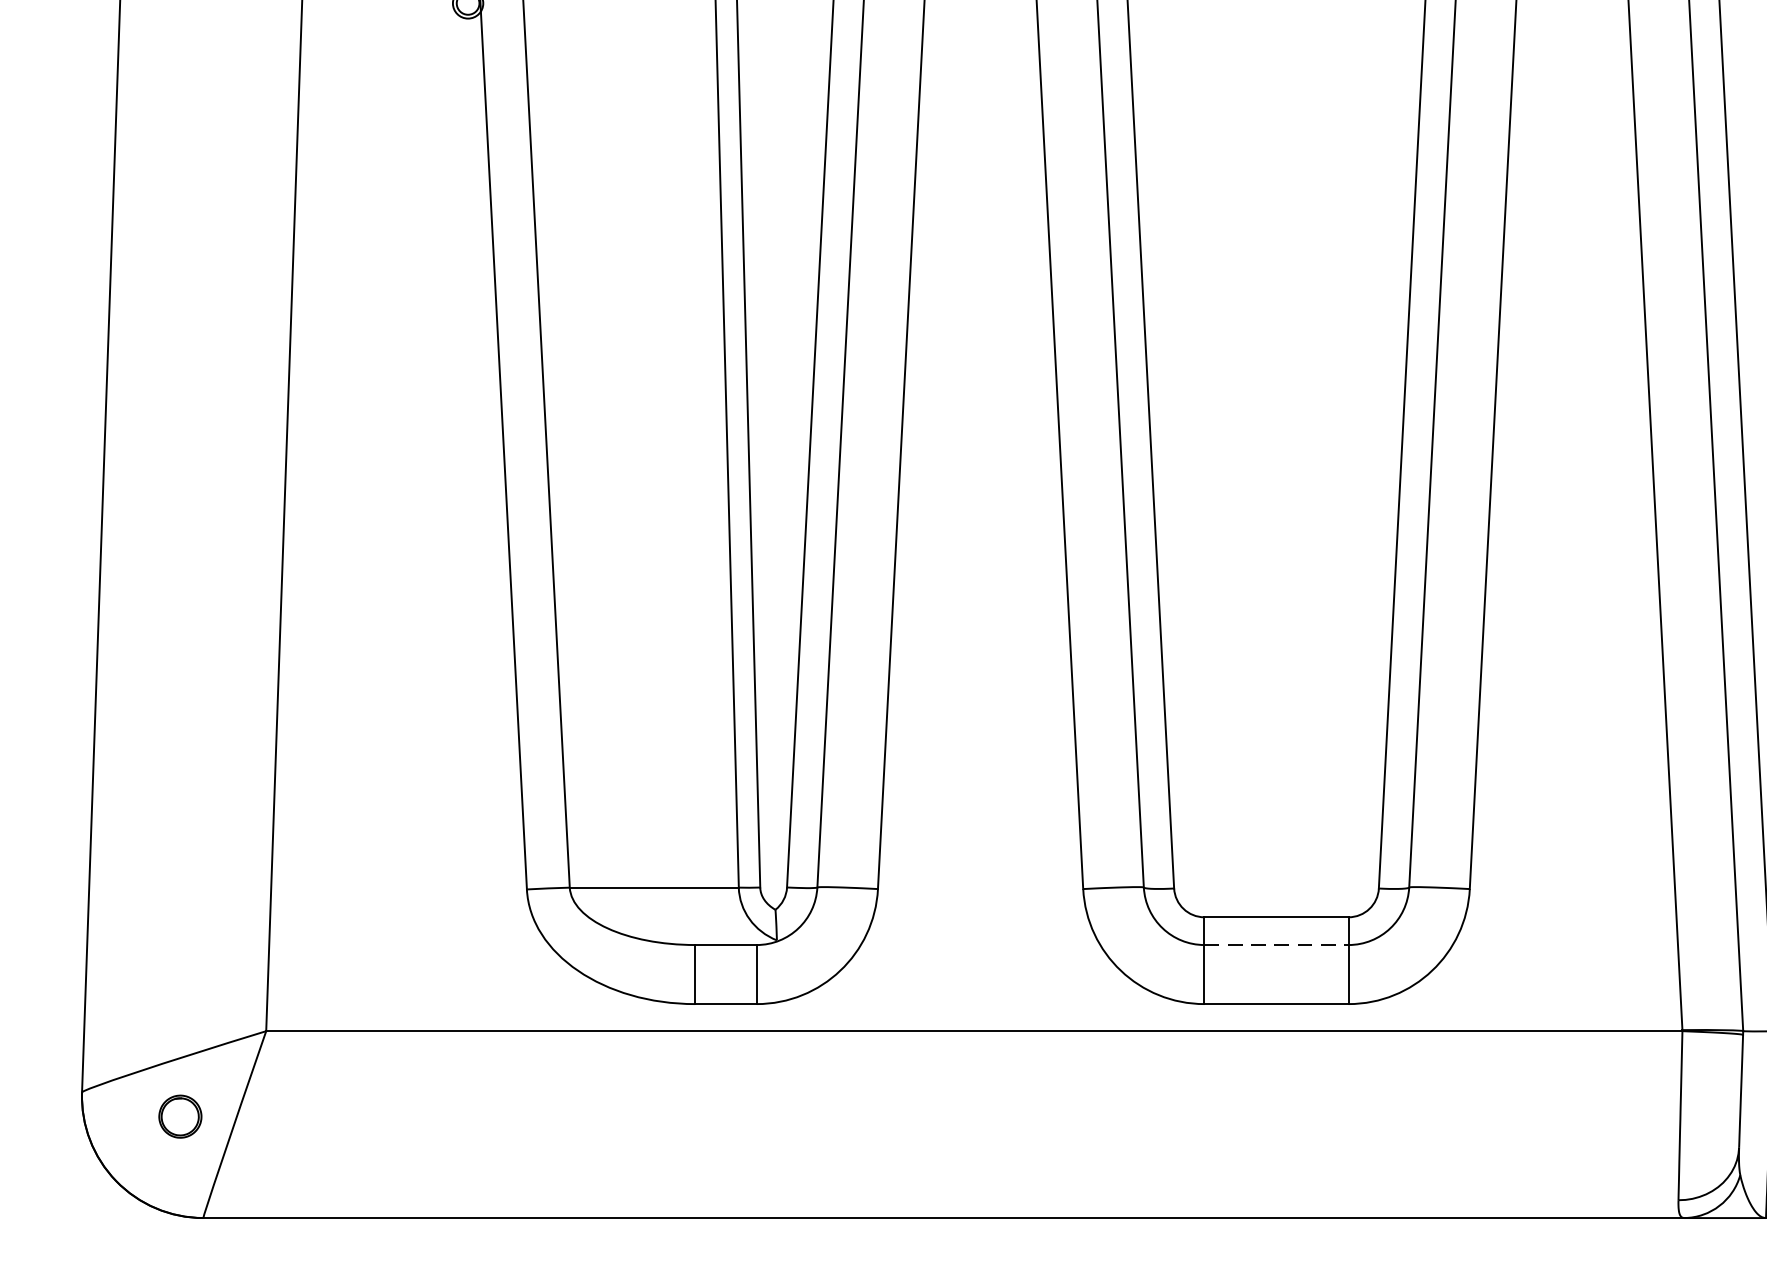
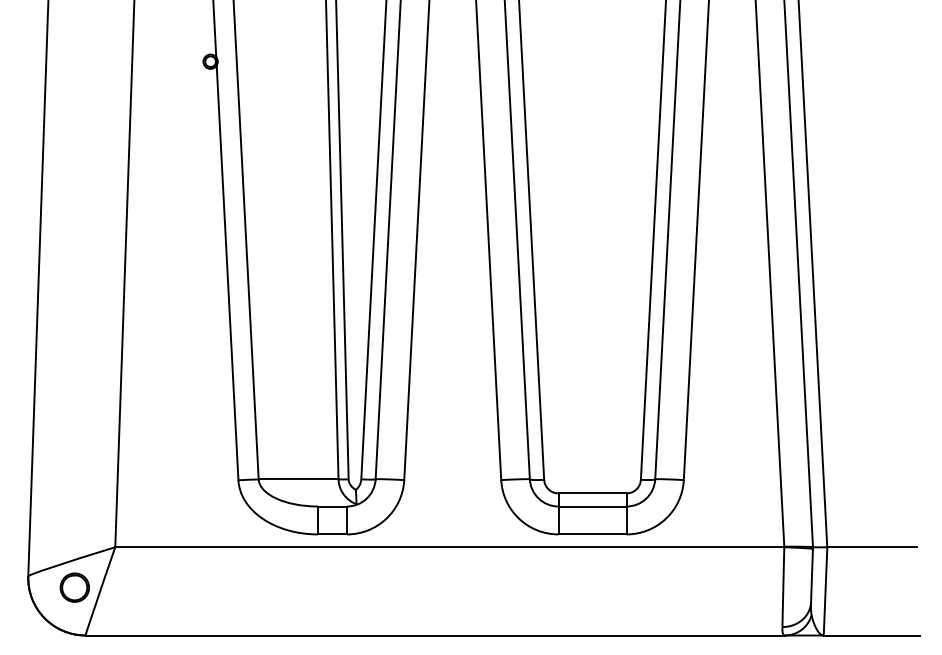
line: (1278, 944) -> (593, 506), dashed -> solid
part: (179, 1116) -> (74, 587), size x1.43

